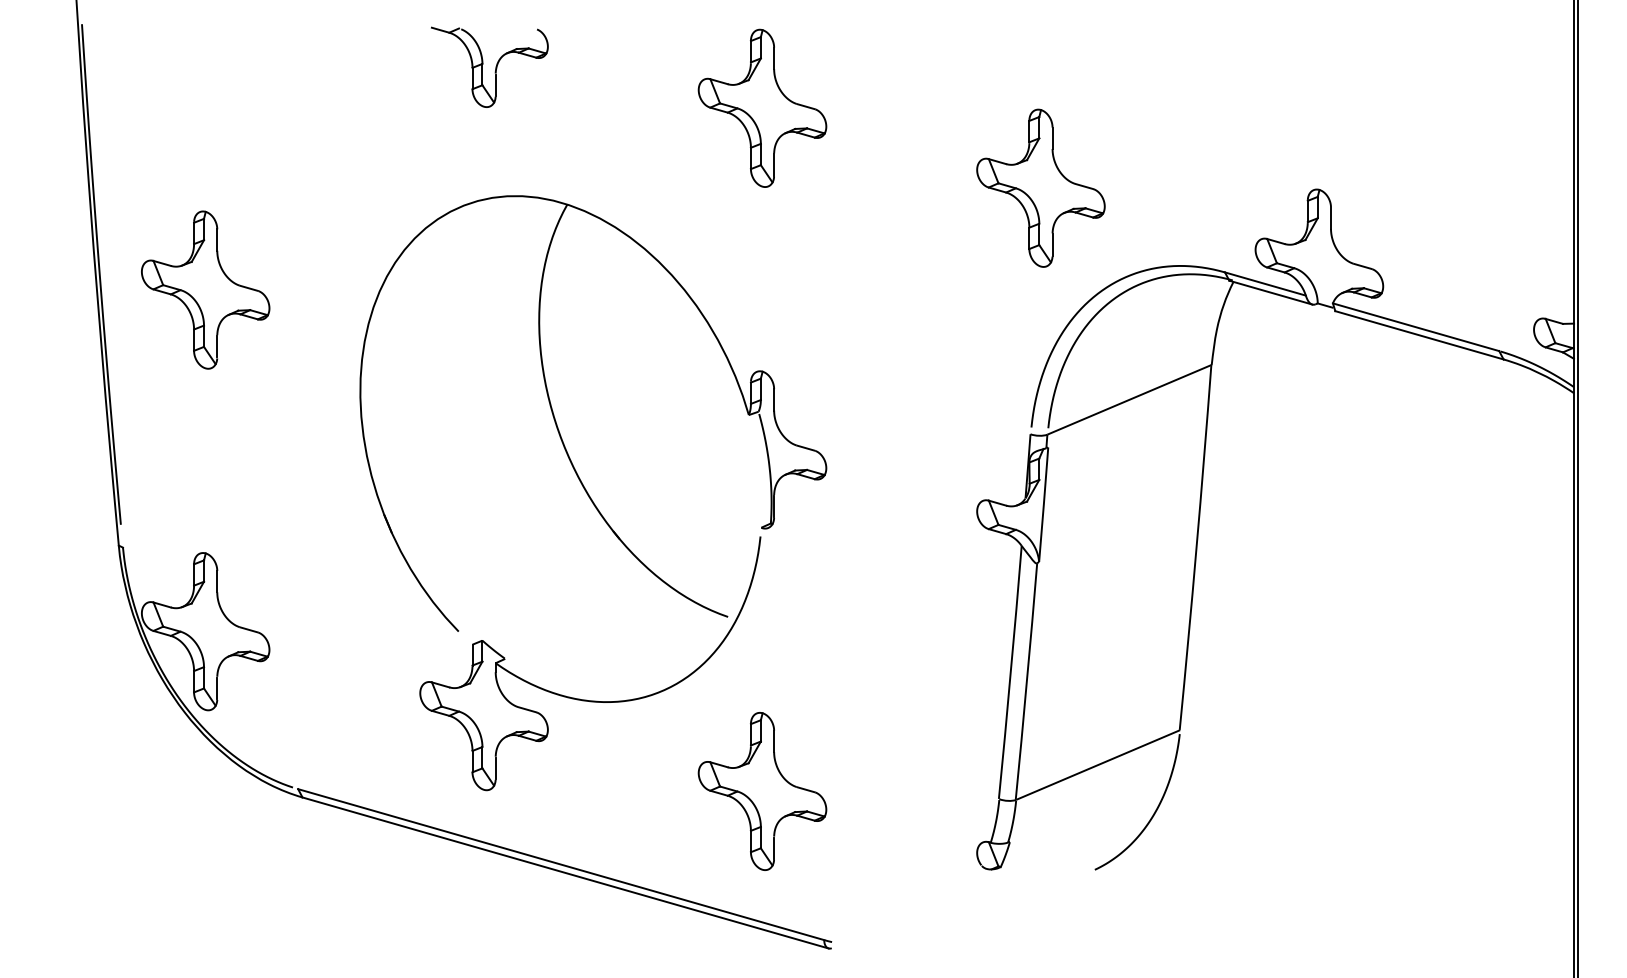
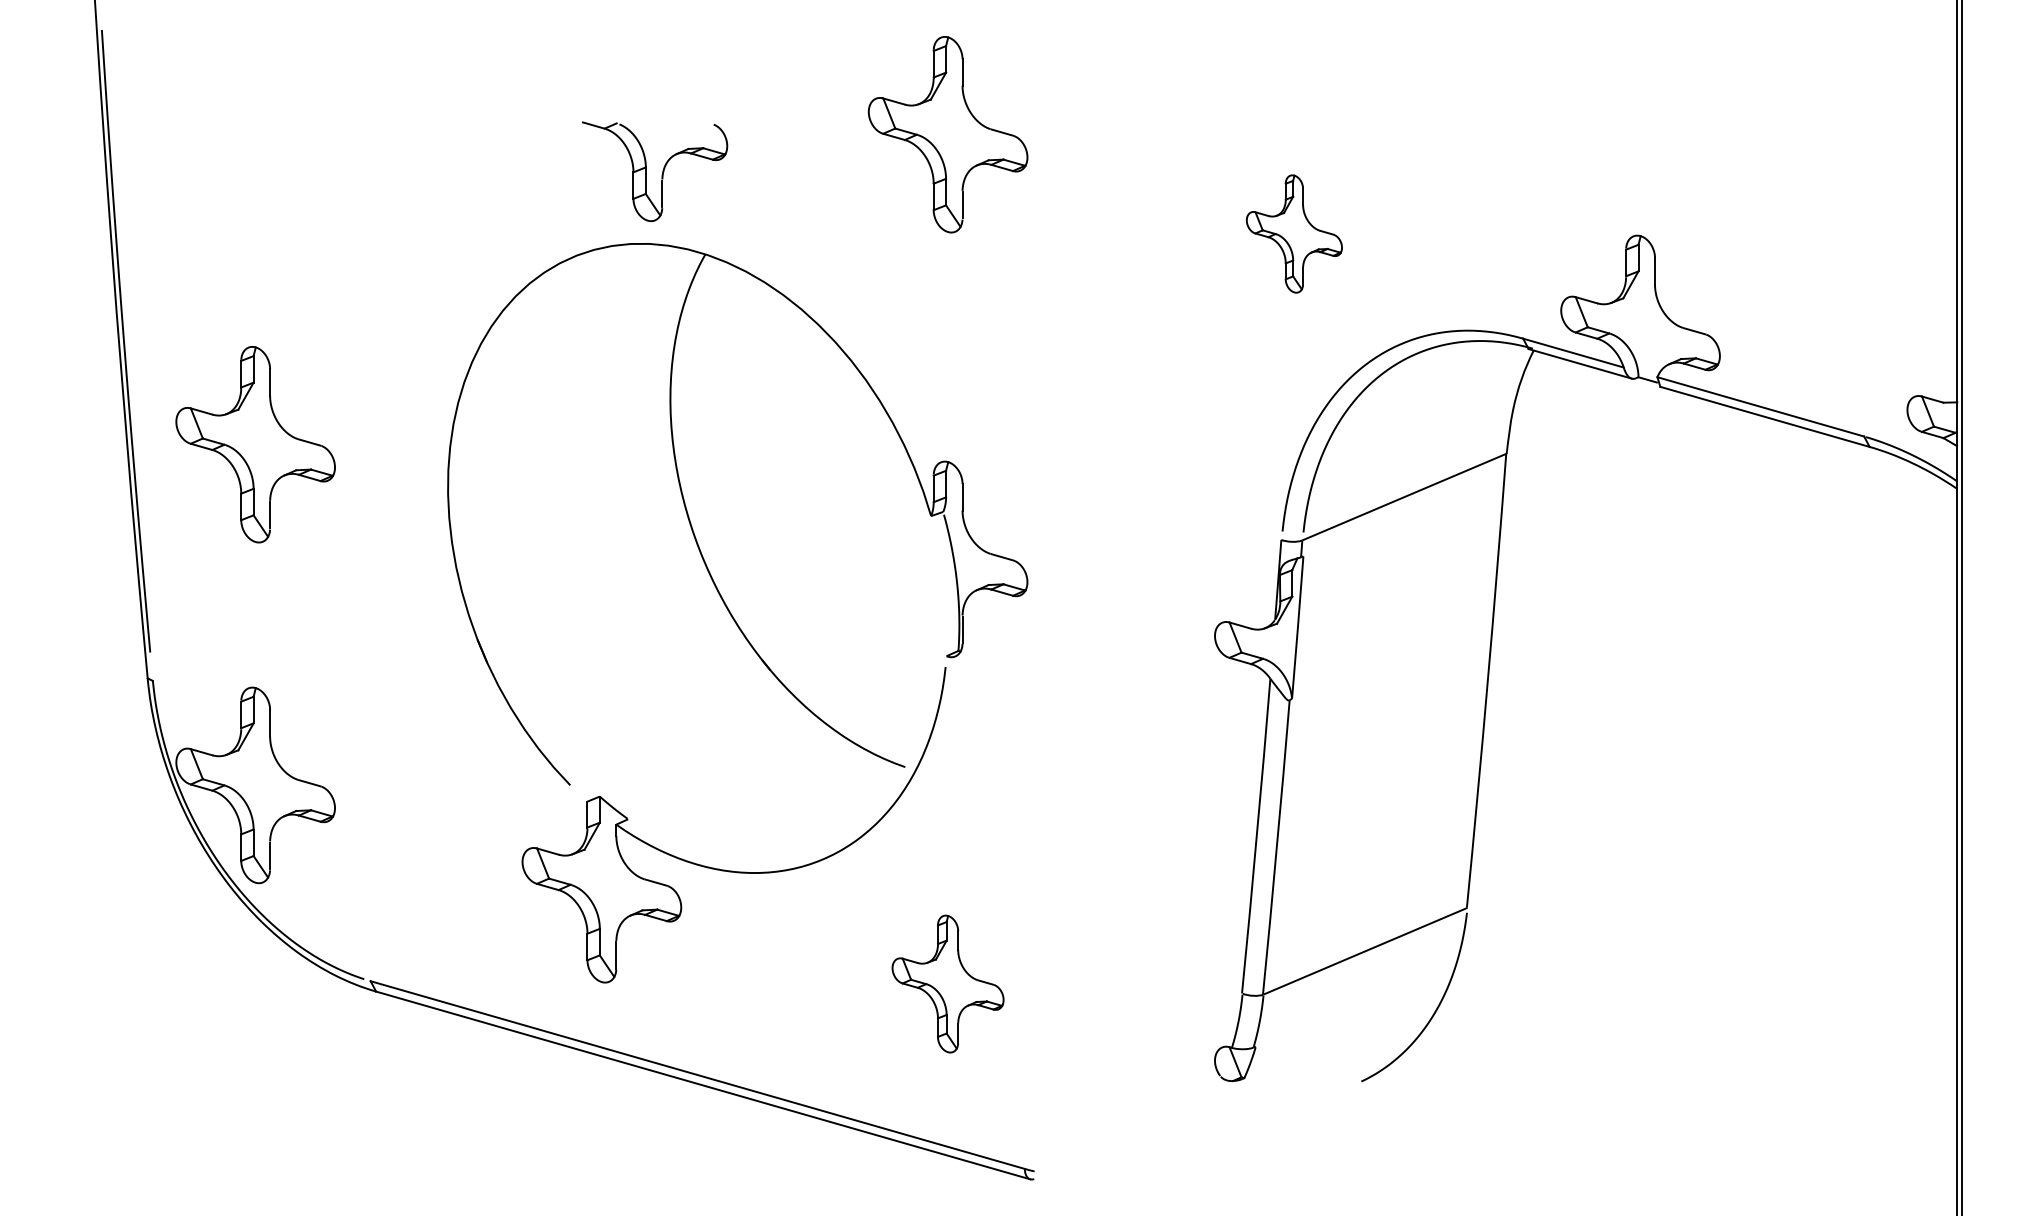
part: (495, 69) -> (661, 174), moved
part: (1041, 187) -> (1294, 233), size x0.6
part: (205, 289) -> (255, 444), moved
part: (762, 790) -> (947, 983), size x0.7

